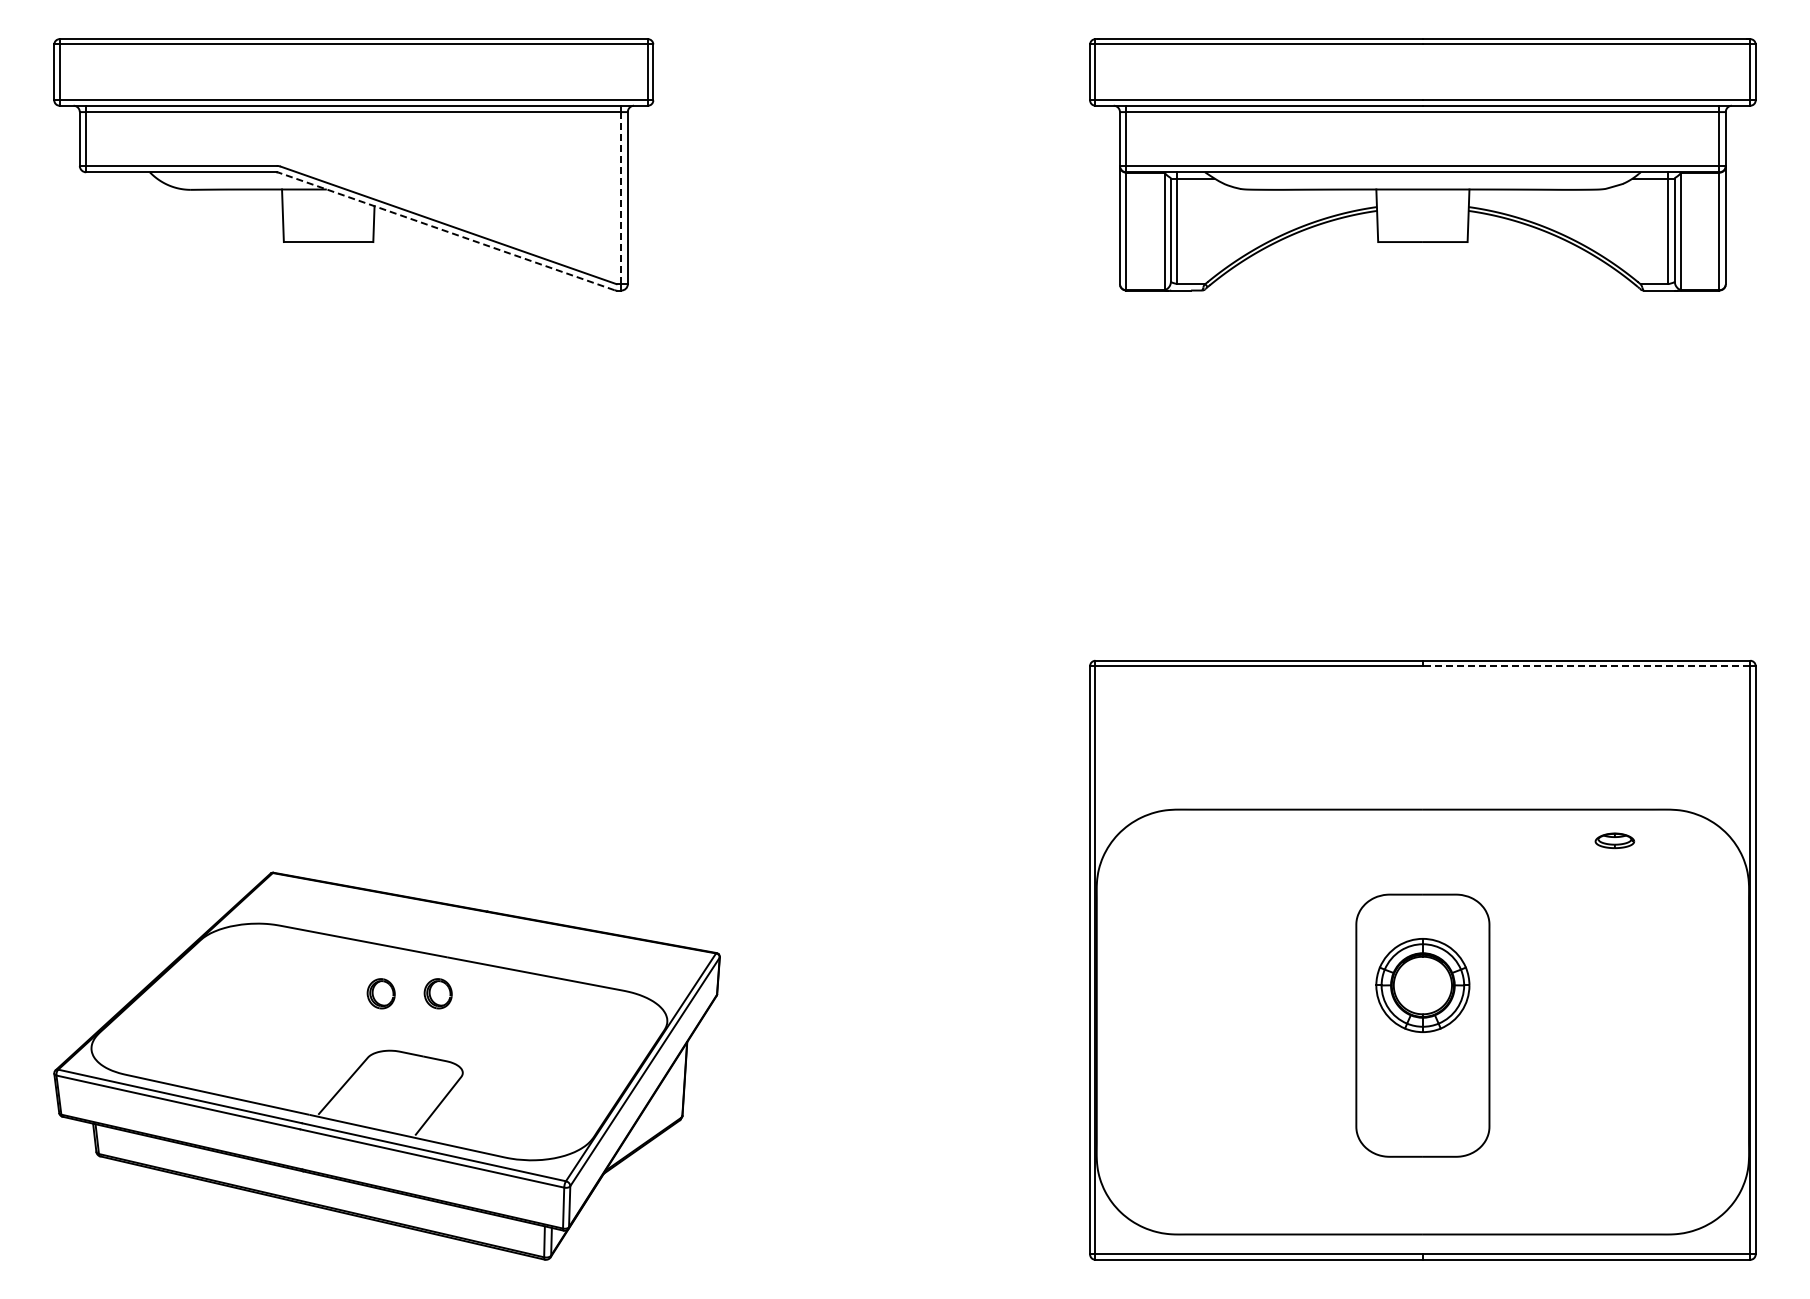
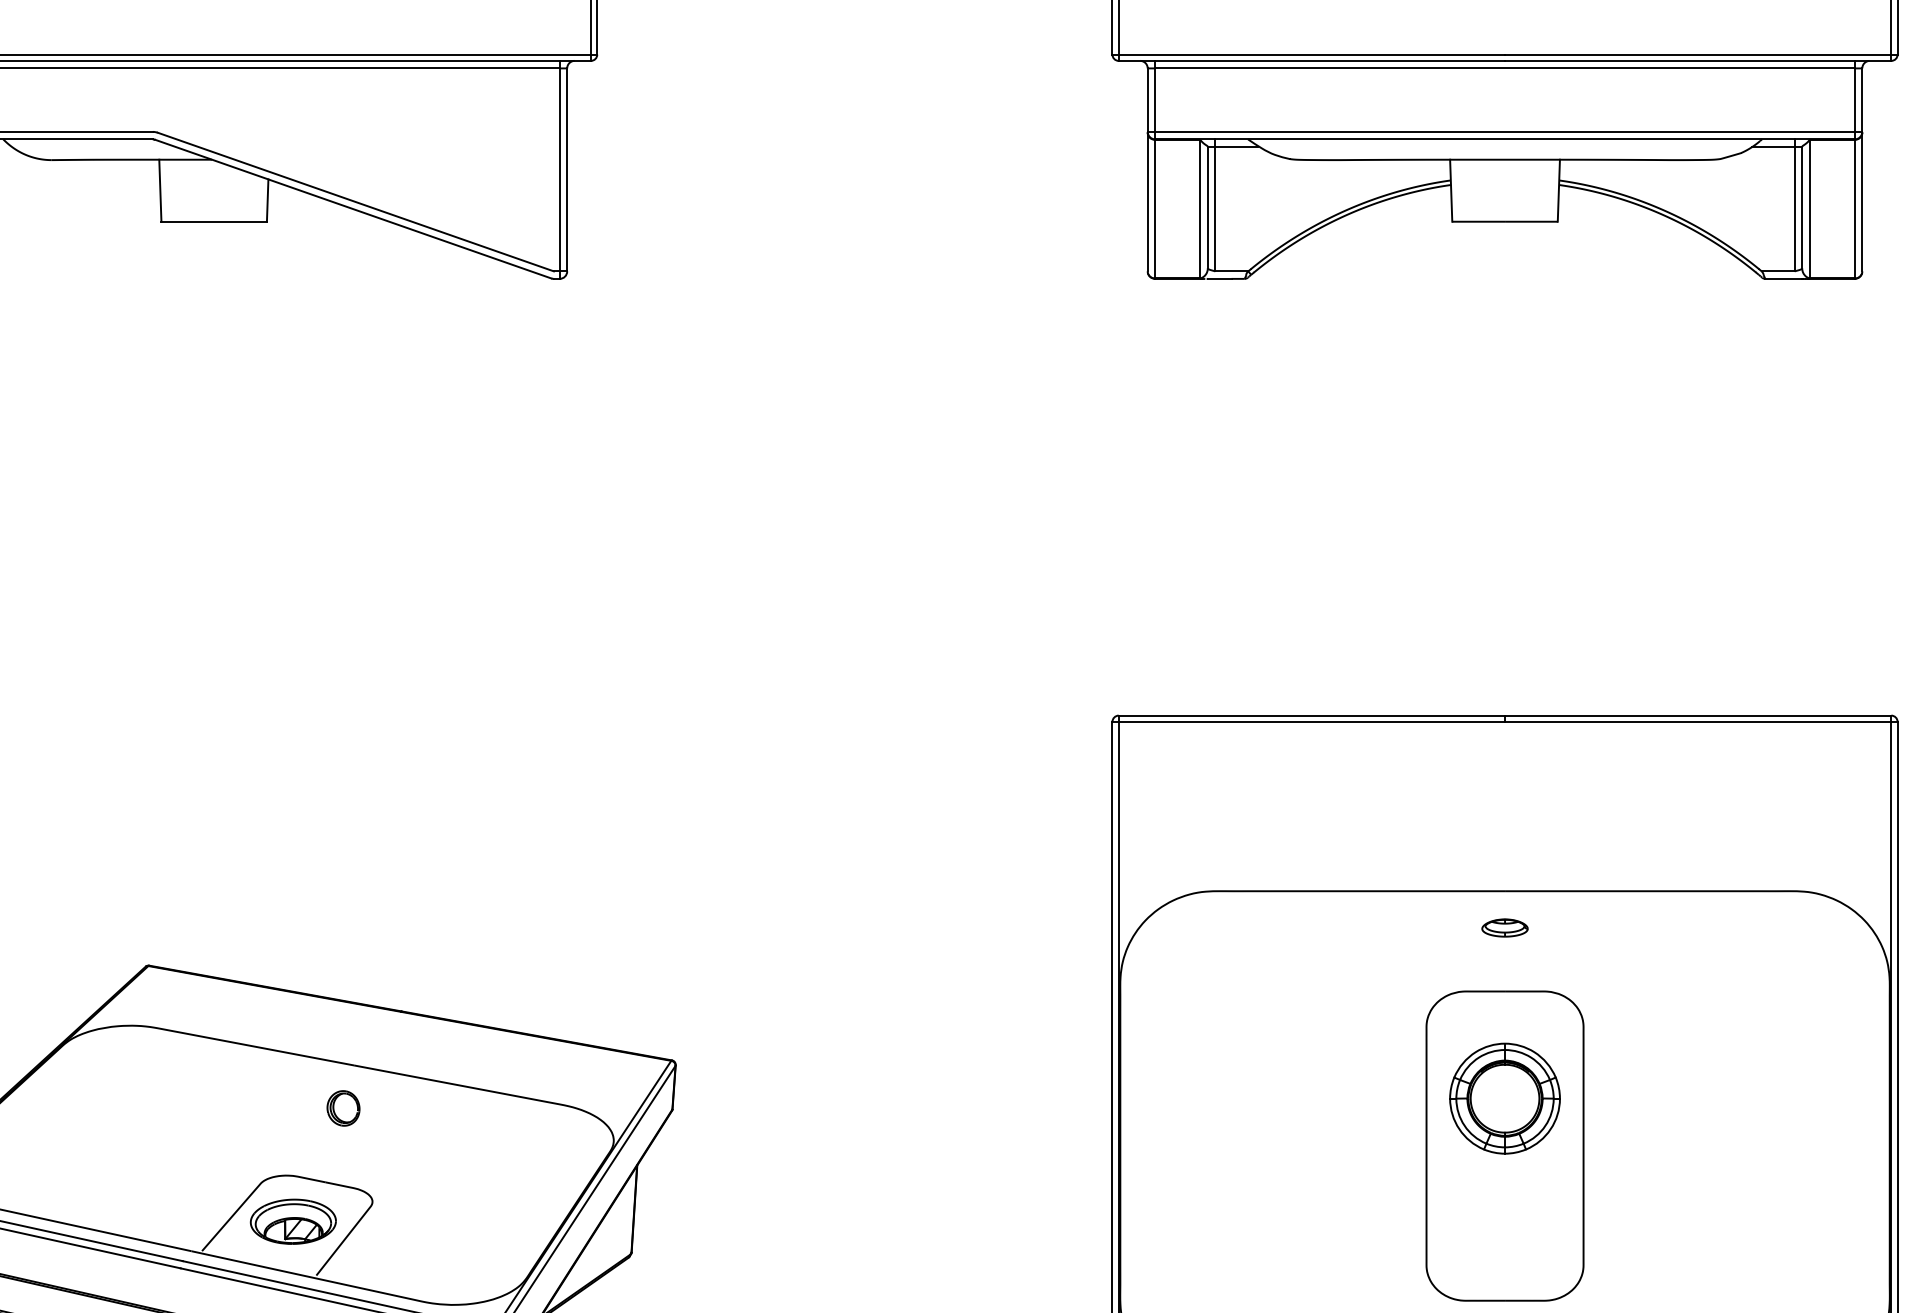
line: (621, 197) -> (559, 169), dashed -> solid
line: (446, 231) -> (353, 209), dashed -> solid
line: (1586, 666) -> (1698, 722), dashed -> solid
part: (1614, 840) -> (1504, 927), moved
part: (380, 993) -> (275, 1108), removed
part: (395, 1089) -> (293, 1221), added

